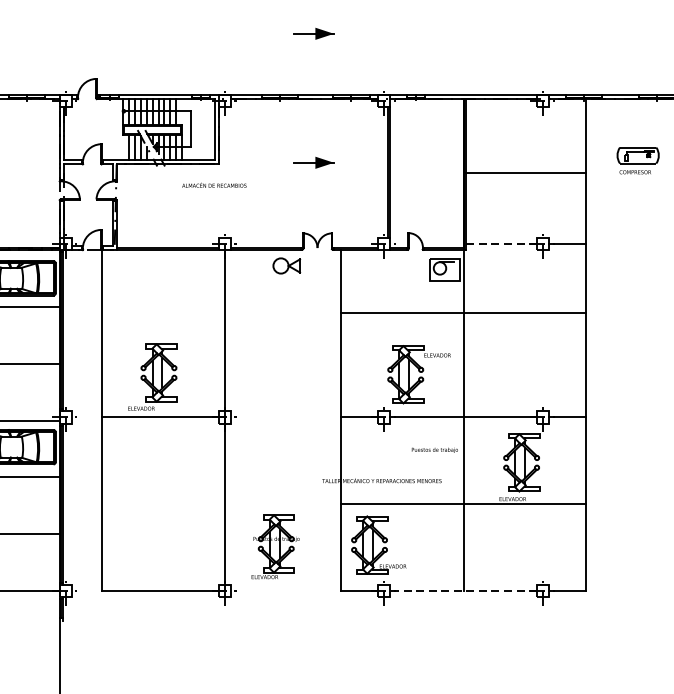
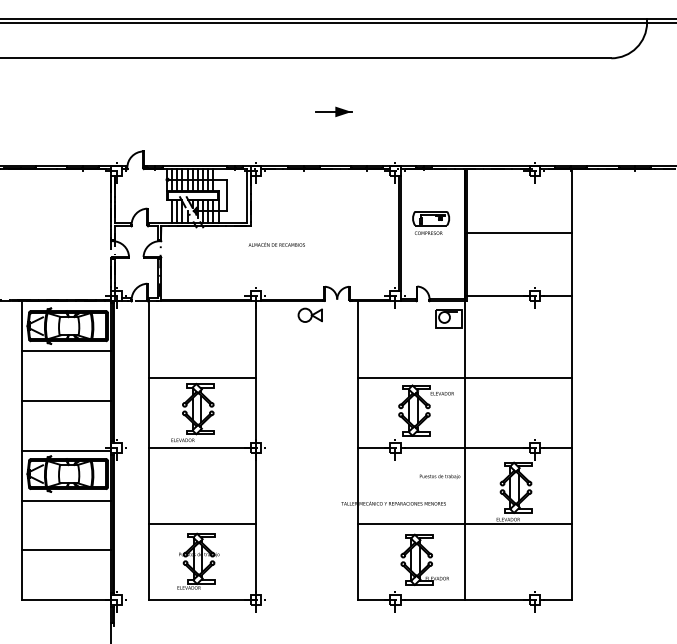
part: (638, 160) -> (431, 222), moved
part: (313, 162) -> (333, 224), removed
text: (213, 185) -> (276, 244), moved
line: (500, 244) -> (497, 296), dashed -> solid
line: (462, 312) -> (464, 377), moved
line: (163, 336) -> (202, 377), added
line: (163, 503) -> (202, 523), added
part: (378, 544) -> (424, 559), moved
part: (275, 545) -> (198, 560), moved
line: (463, 590) -> (465, 599), dashed -> solid

